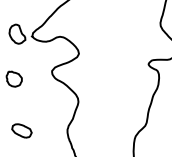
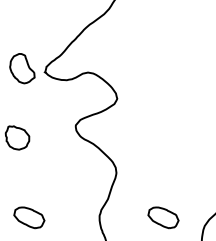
part: (108, 130) -> (162, 217), added

